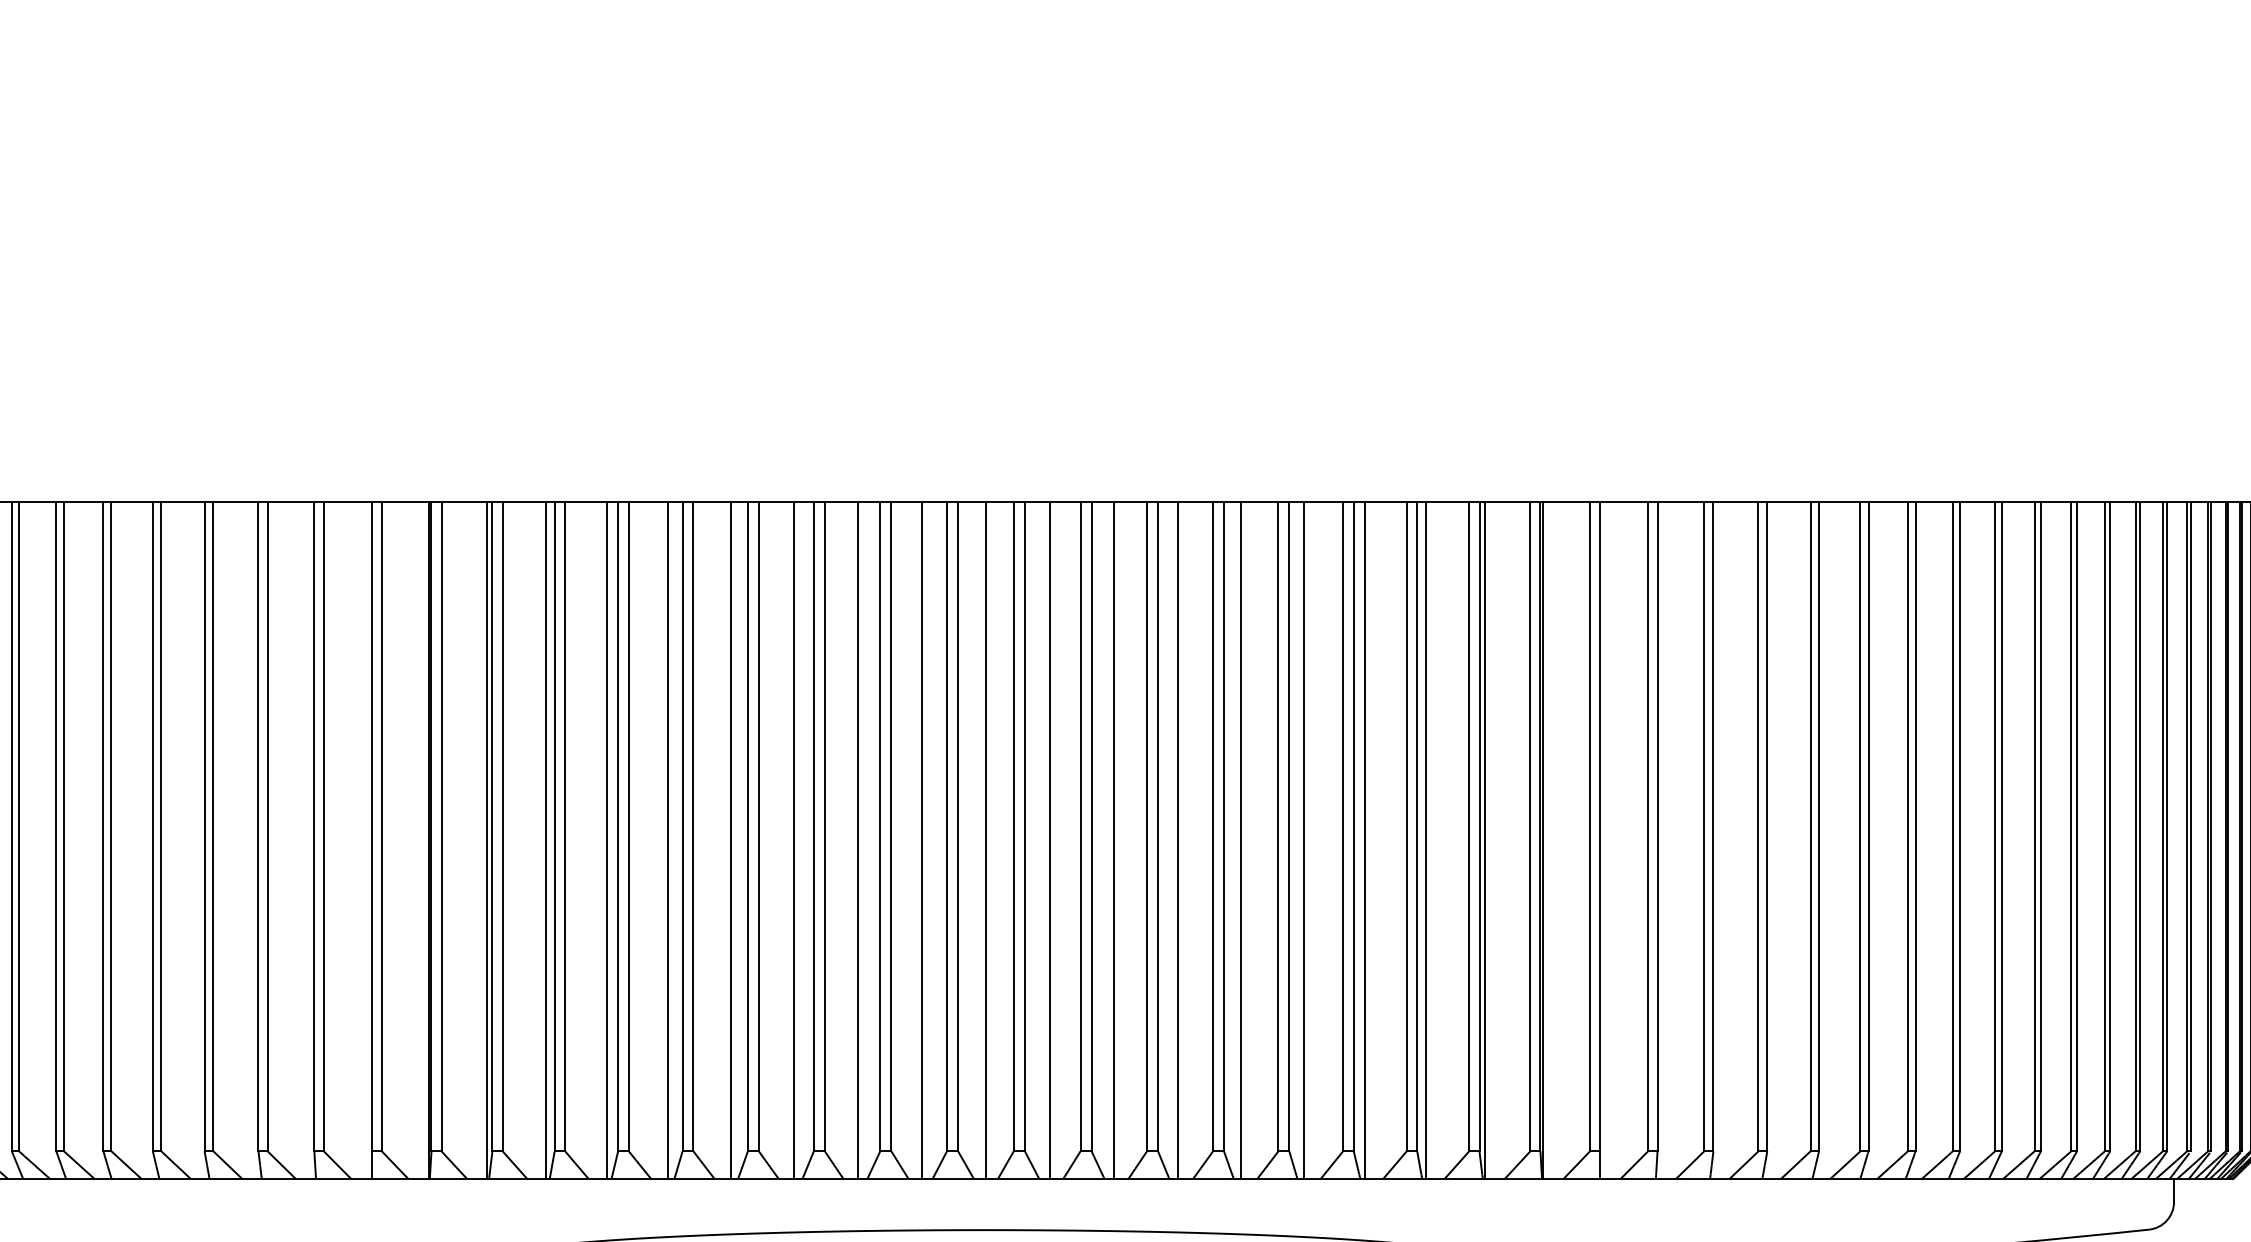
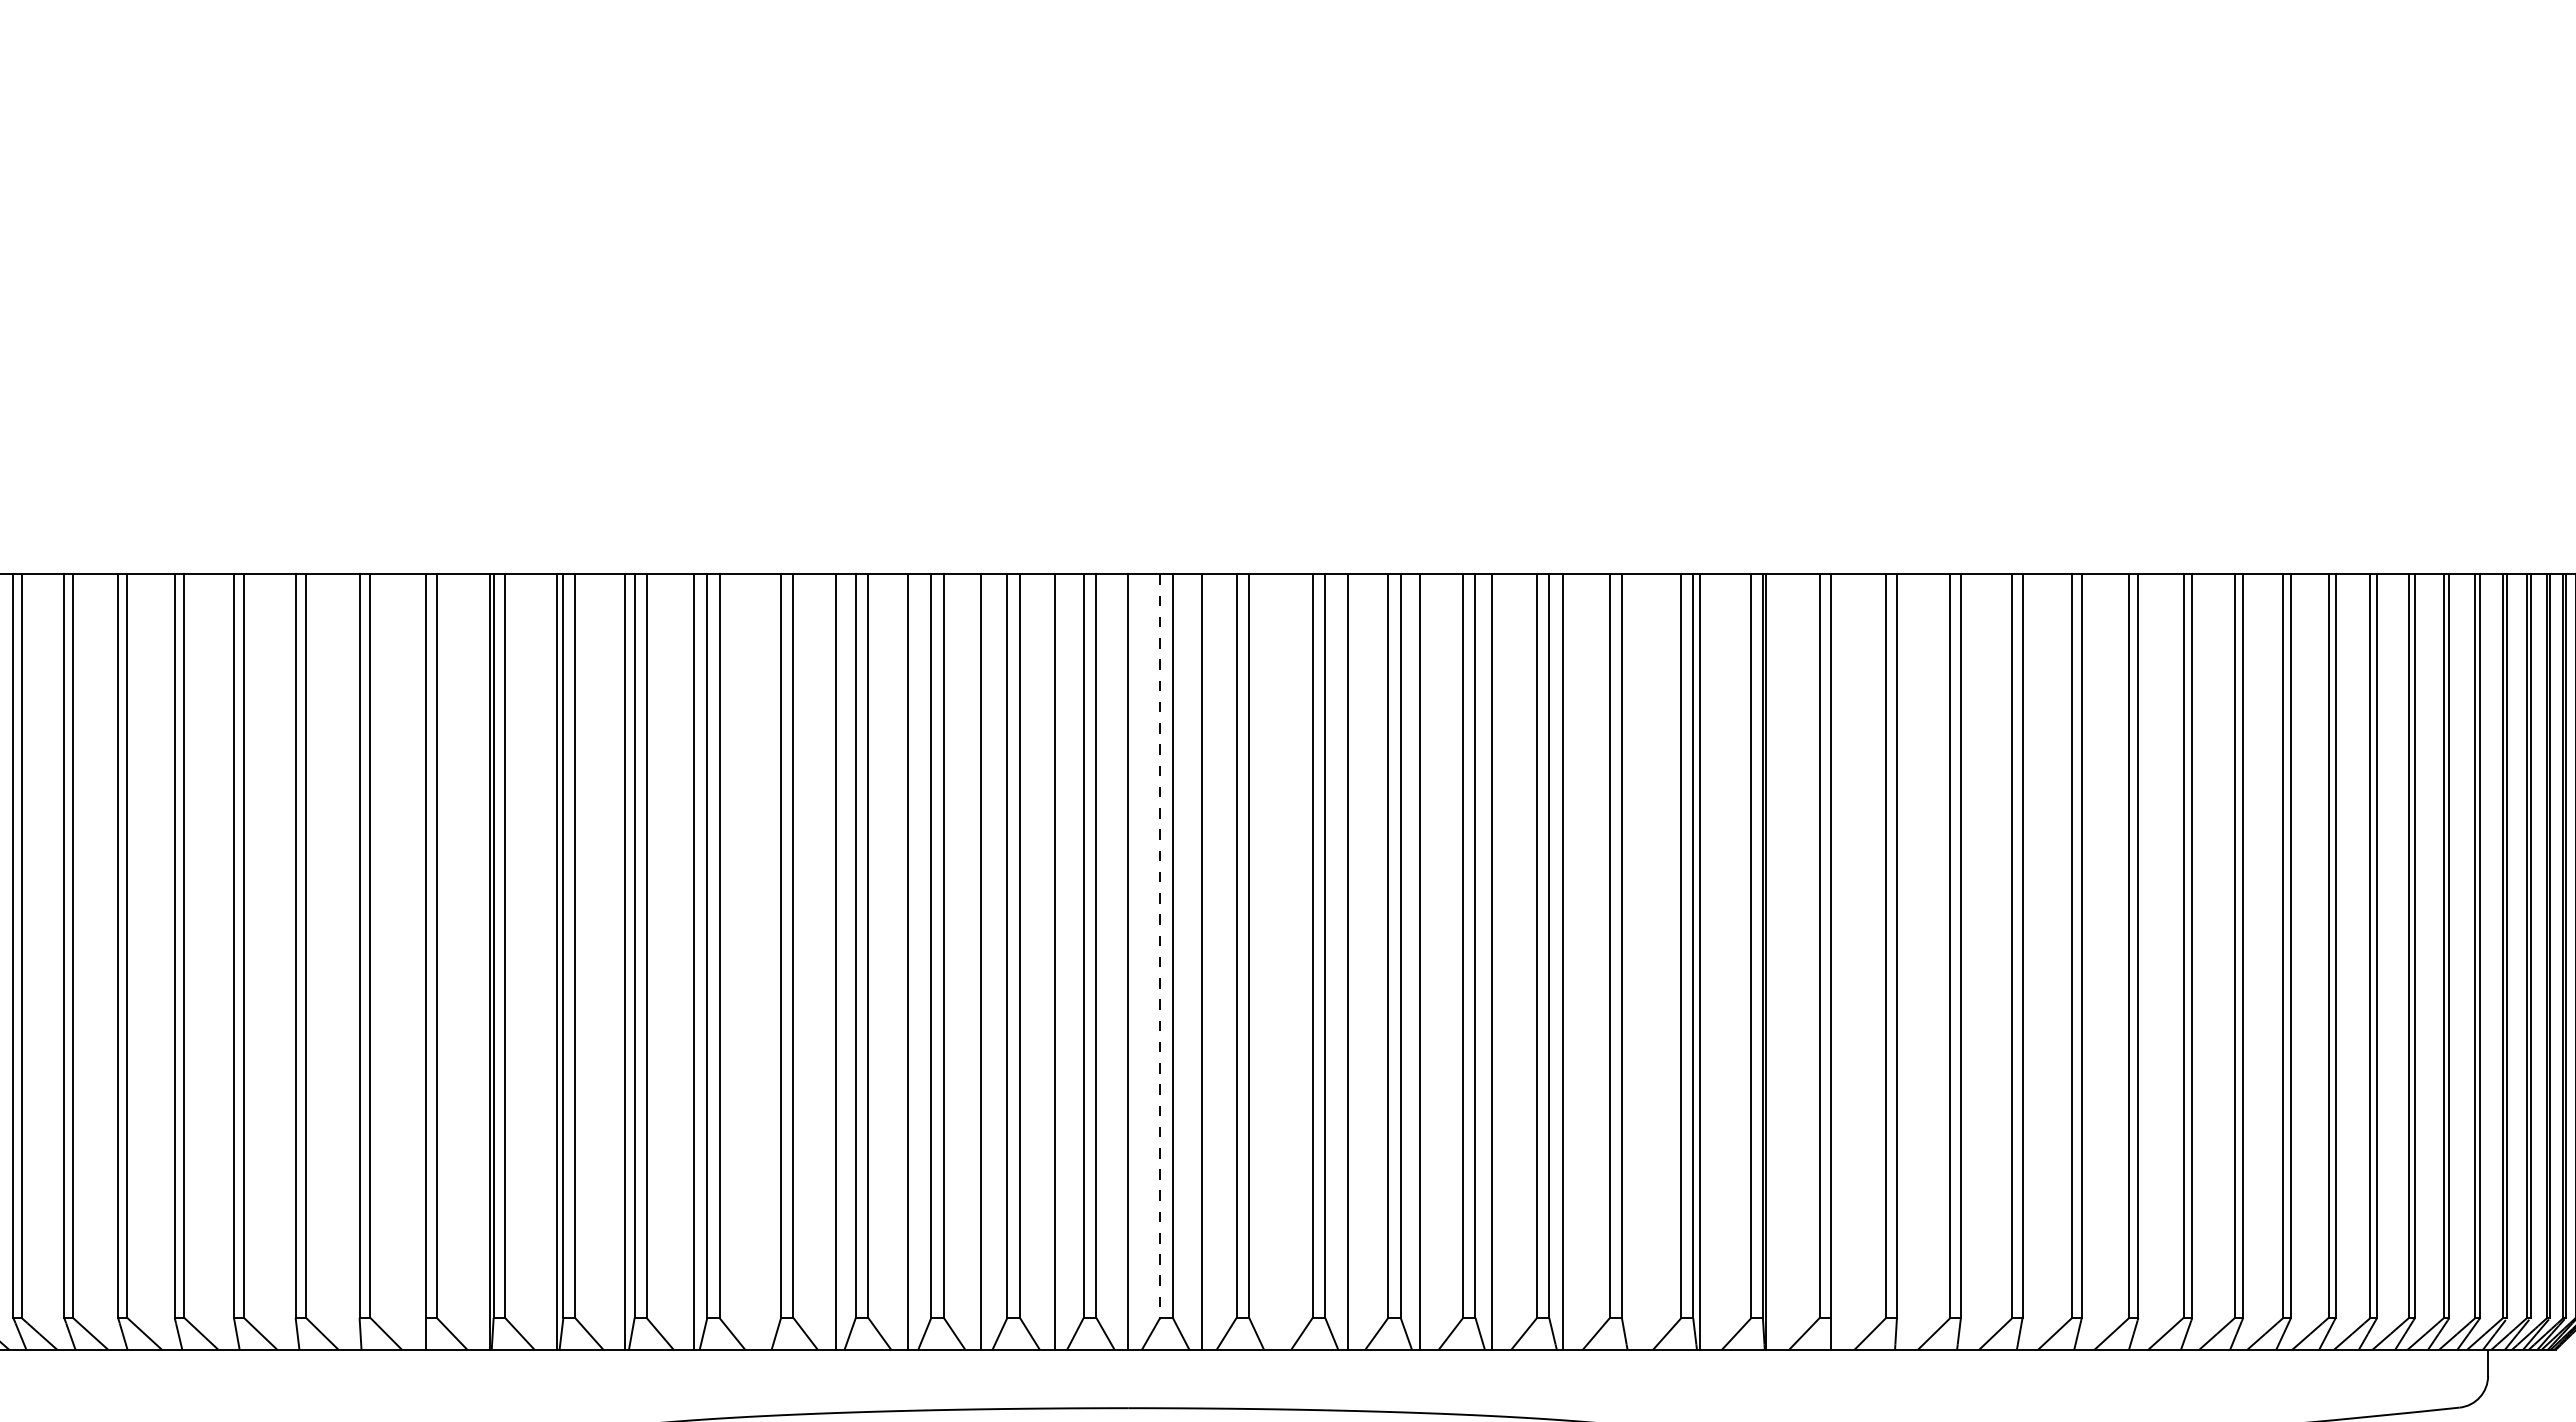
line: (1014, 826) -> (1160, 946), solid -> dashed
line: (668, 839) -> (764, 961), removed
line: (1114, 839) -> (1275, 961), removed
line: (1425, 839) -> (1631, 961), removed

